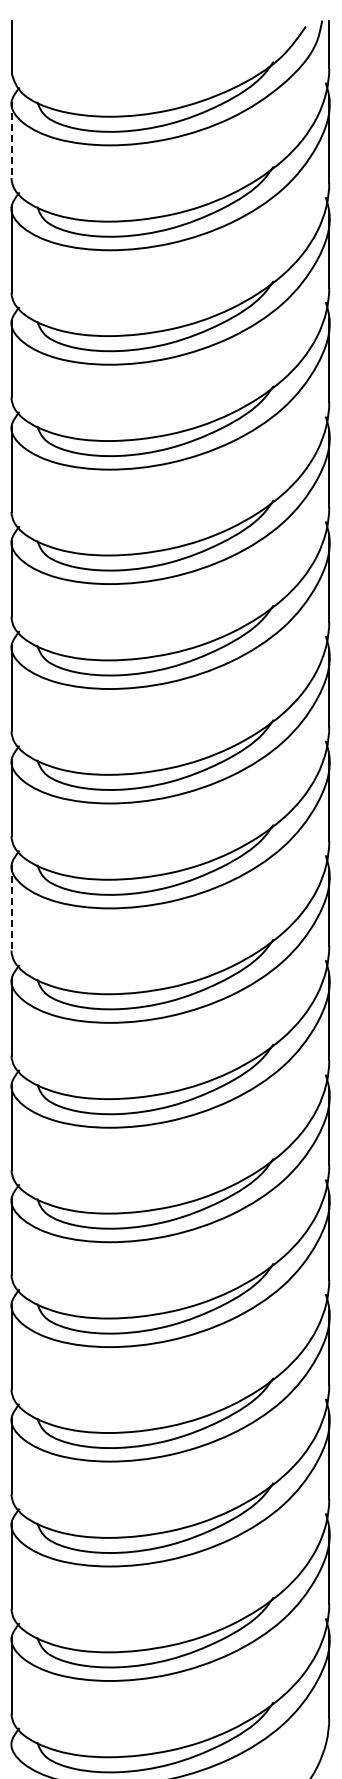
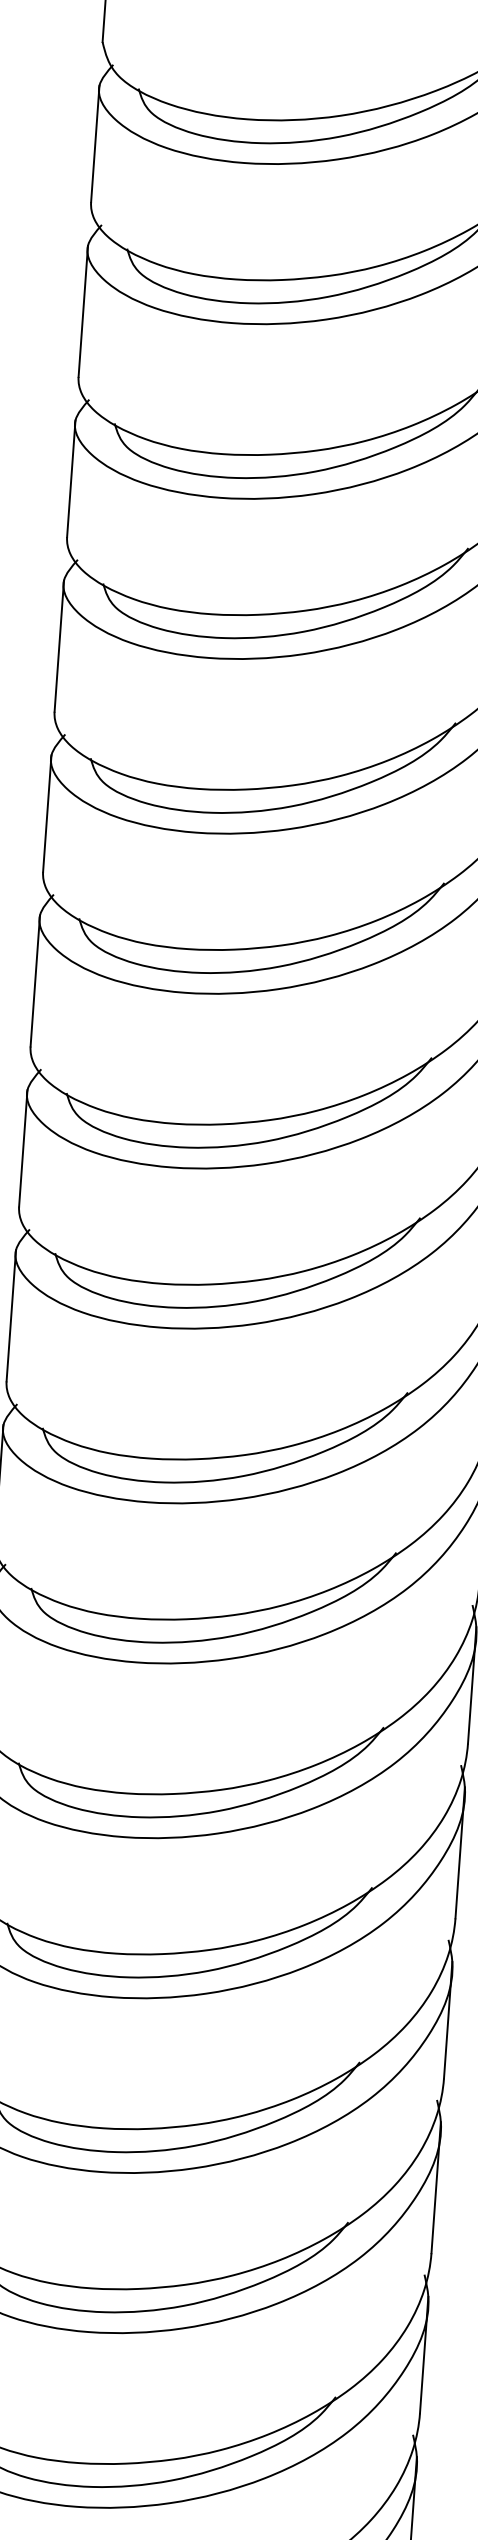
line: (11, 140) -> (95, 144), dashed -> solid
line: (11, 907) -> (11, 1315), dashed -> solid

